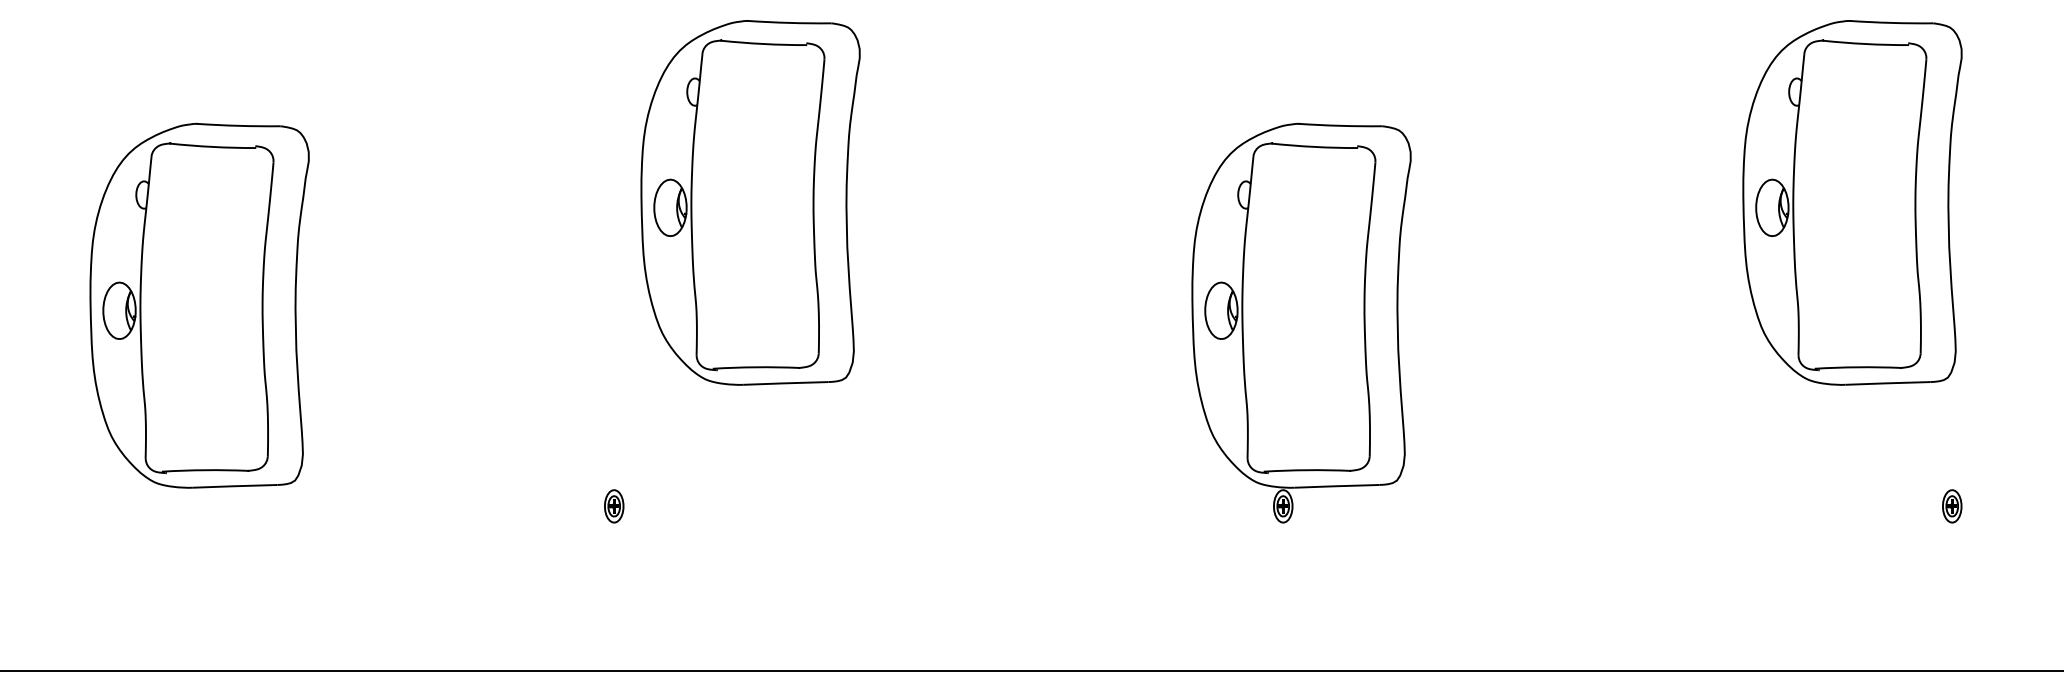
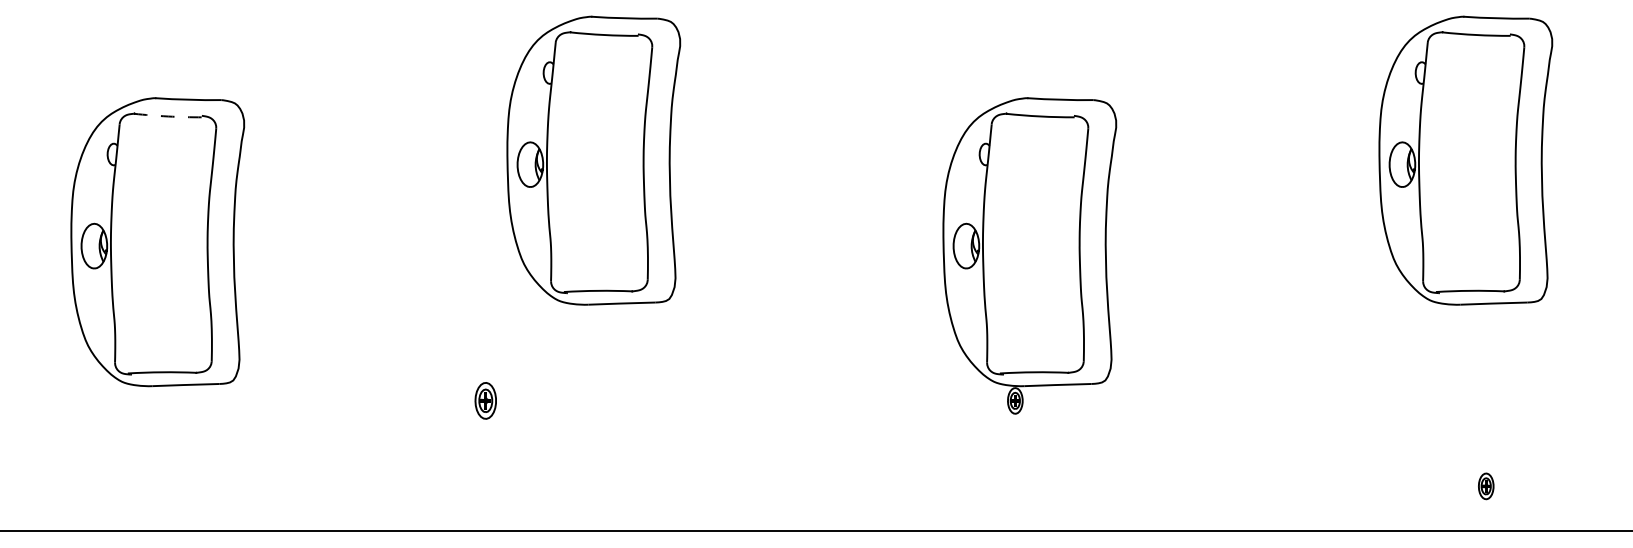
arc: (212, 146) -> (167, 116), solid -> dashed
part: (614, 506) -> (486, 401), size x1.4
part: (1952, 506) -> (1486, 486), moved

